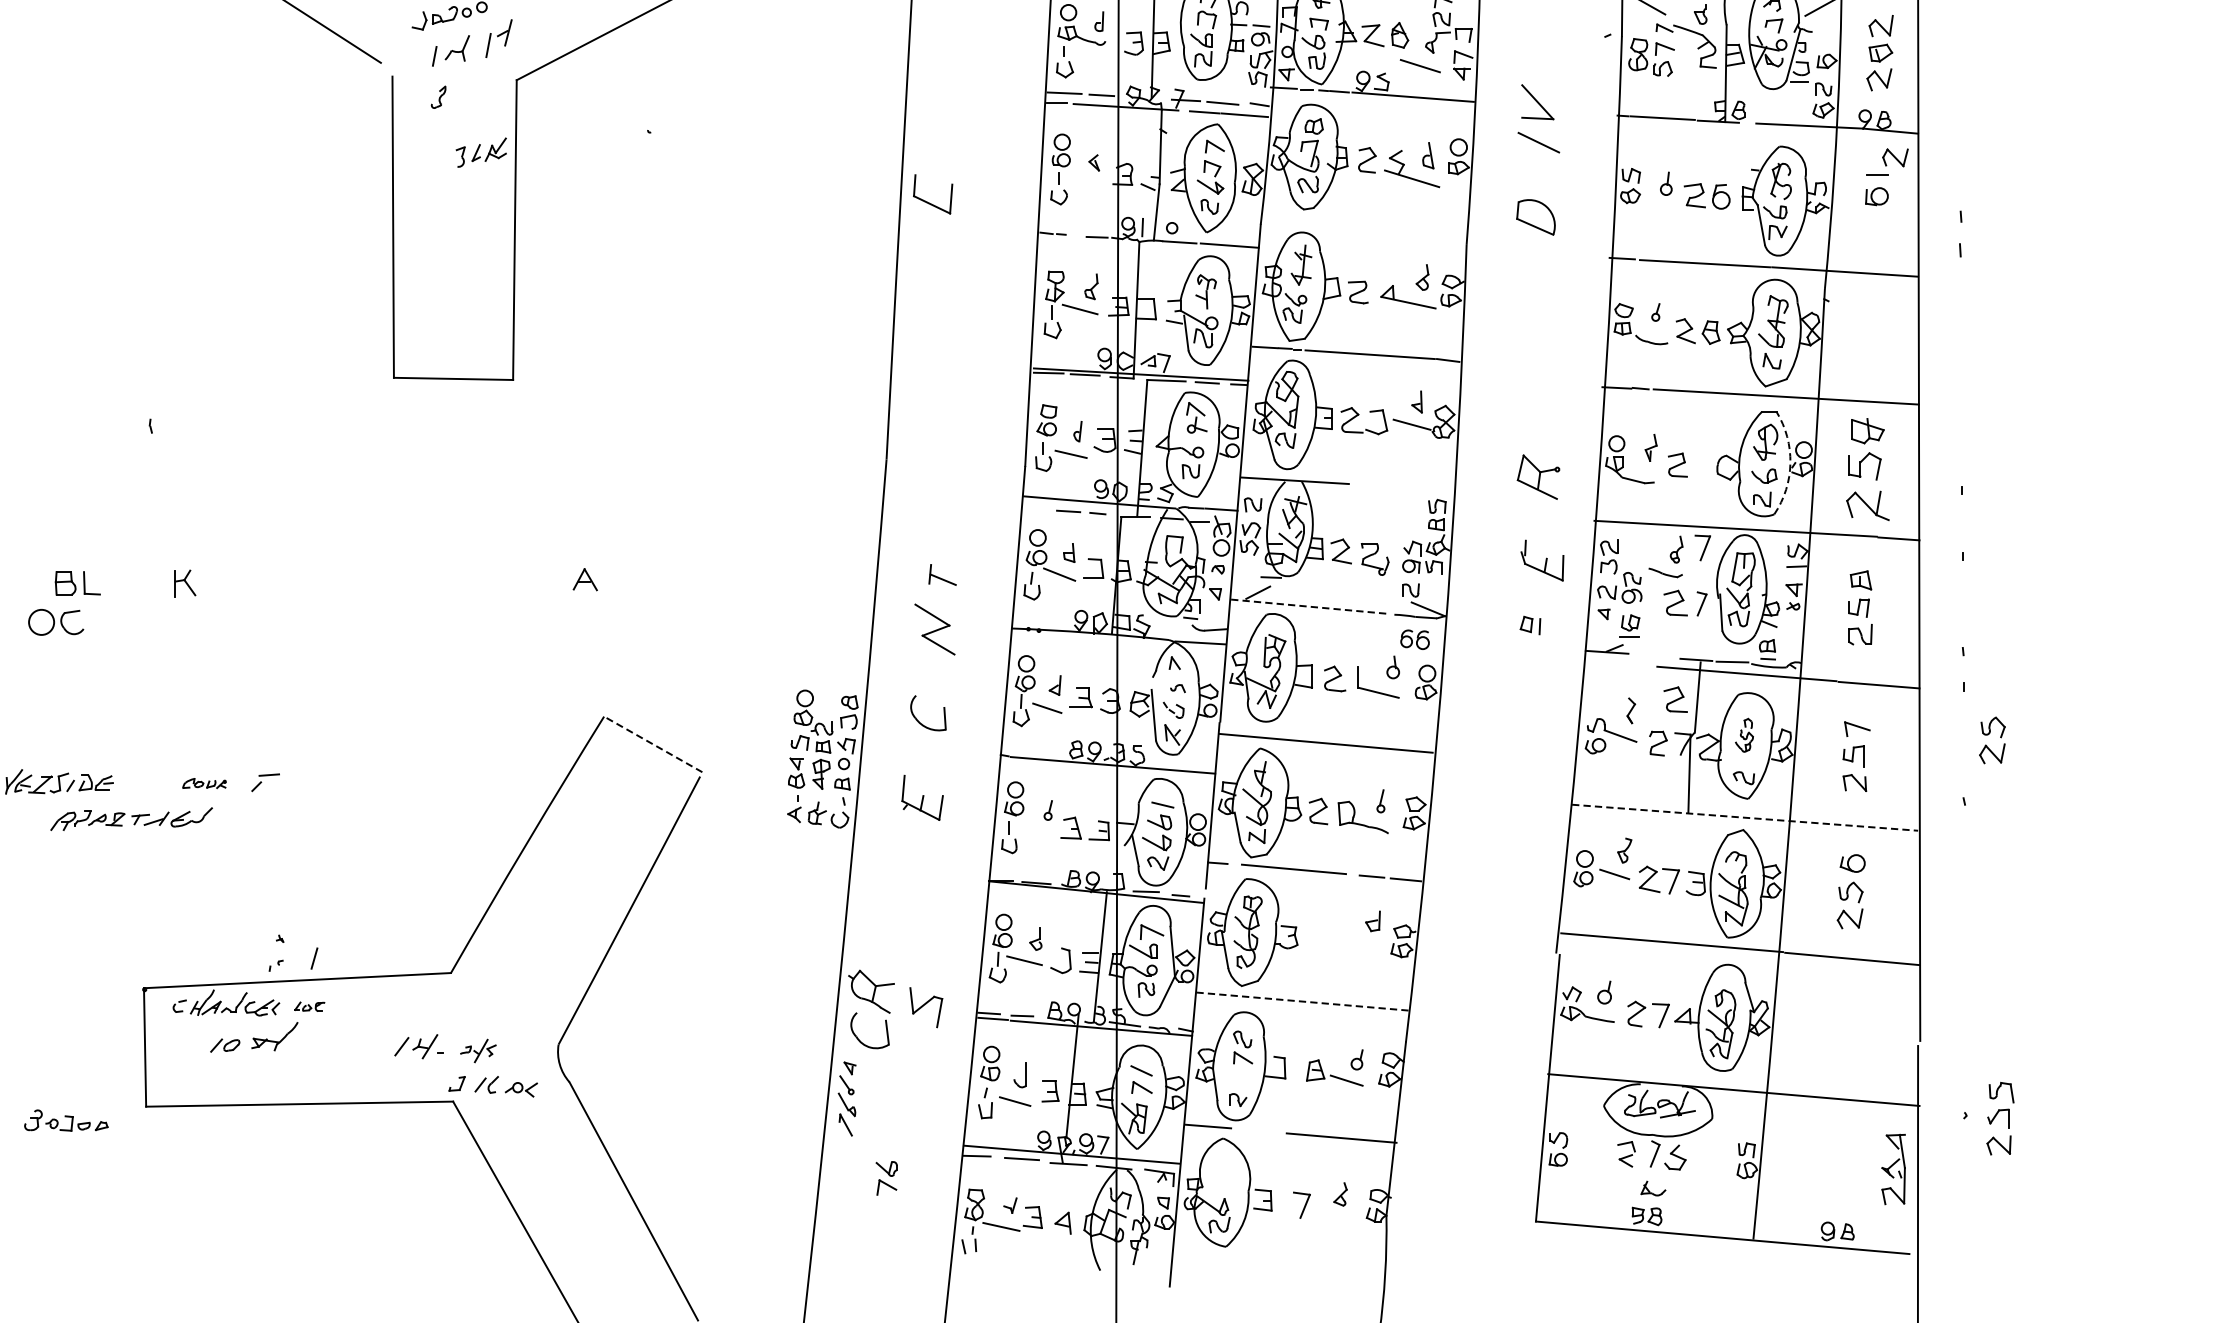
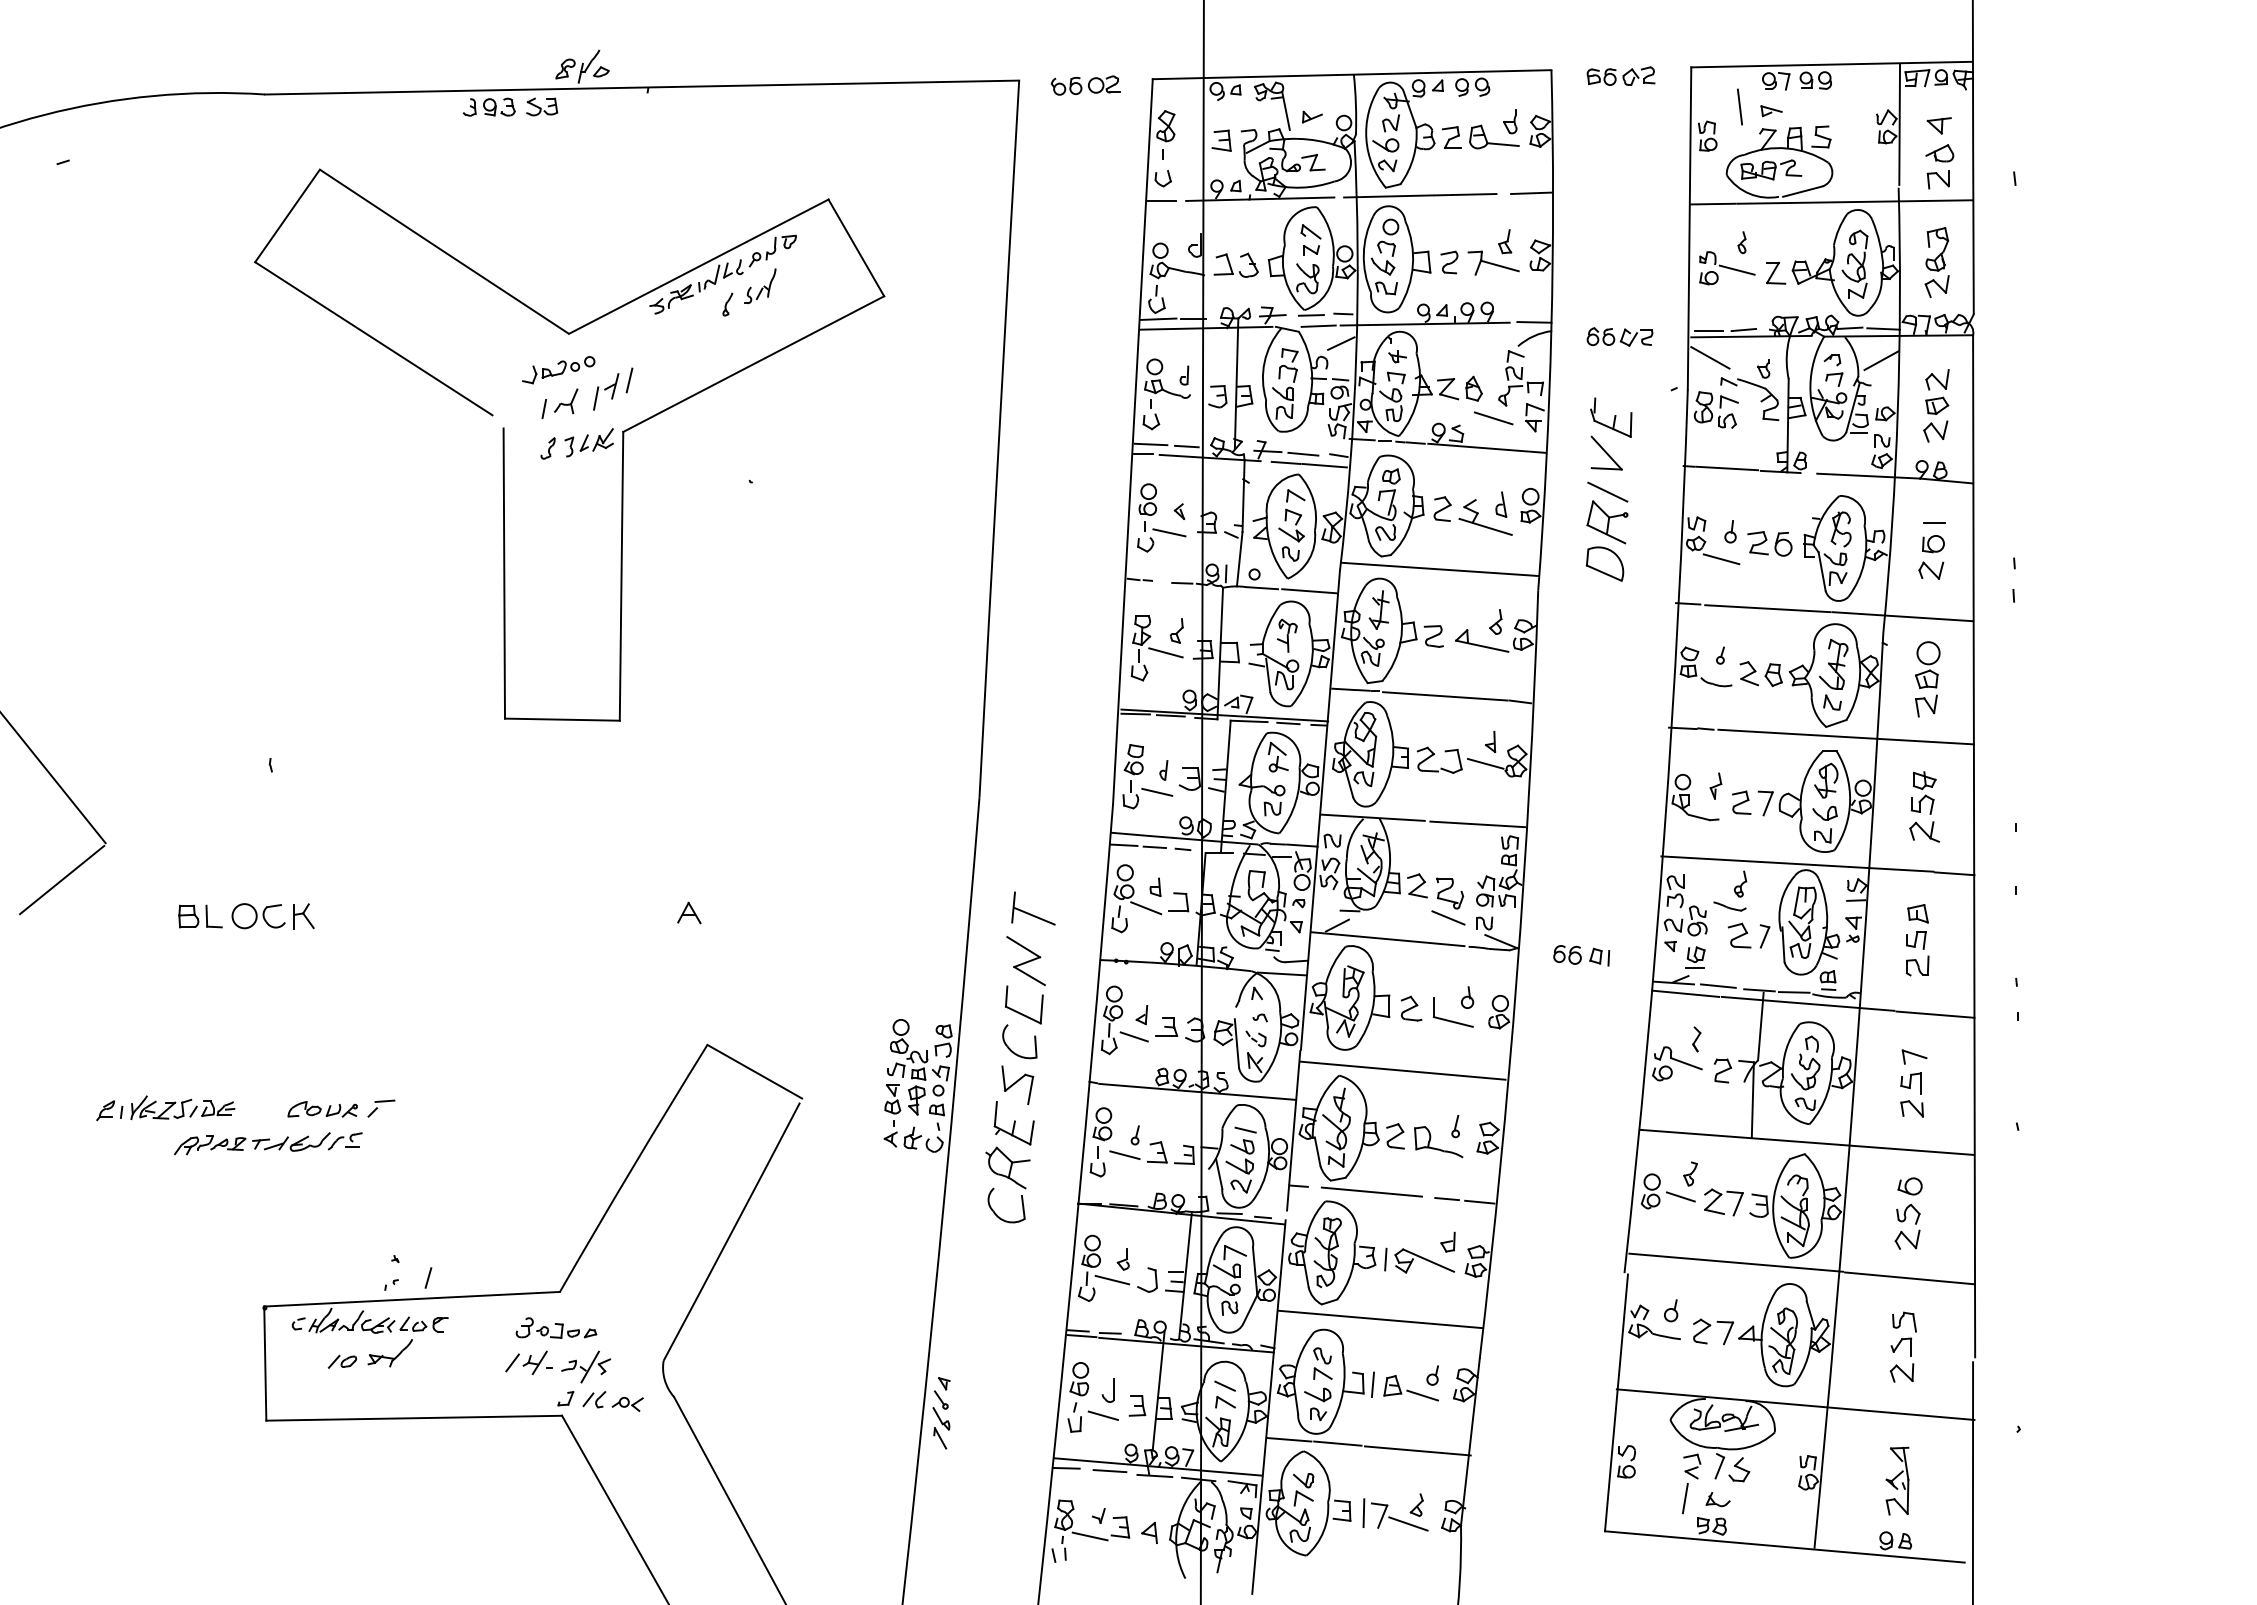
line: (523, 26) -> (629, 380), added
part: (480, 152) -> (588, 442), moved
part: (1895, 157) -> (1931, 570), moved
line: (1083, 184) -> (1169, 532), added
part: (929, 202) -> (1020, 1012), moved
line: (1656, 212) -> (1721, 559), added
line: (1364, 221) -> (1439, 568), added
part: (1870, 337) -> (1927, 679), added
arc: (1790, 463) -> (1850, 801), dashed -> solid
part: (1867, 469) -> (1924, 806), size x0.71
part: (1538, 477) -> (1607, 522), moved
line: (1403, 487) -> (1477, 824), added
line: (1036, 508) -> (1123, 844), added
part: (1702, 547) -> (1765, 803), moved
part: (1542, 560) -> (1611, 417), moved
part: (942, 574) -> (1033, 908), size x1.67
line: (1373, 584) -> (1448, 917), added
line: (1310, 607) -> (1387, 939), dashed -> solid
part: (56, 622) -> (258, 916), moved
part: (1415, 639) -> (1567, 954), moved
line: (1653, 654) -> (1718, 985), added
line: (1619, 663) -> (1685, 993), added
part: (1675, 699) -> (1739, 1028), removed
part: (1744, 734) -> (1805, 1062), size x1.67
part: (1992, 740) -> (2044, 1067), removed
line: (652, 744) -> (754, 1071), dashed -> solid
part: (204, 783) -> (322, 1109), size x1.67
part: (227, 816) -> (344, 1141), added
line: (1745, 817) -> (1806, 1142), dashed -> solid
line: (1037, 831) -> (1124, 1155), added
part: (1343, 940) -> (1419, 1260), added
line: (1302, 1001) -> (1380, 1319), dashed -> solid
part: (309, 1006) -> (423, 1324), size x1.67
part: (926, 1006) -> (1017, 1084), moved
part: (870, 1008) -> (1007, 1184), moved
part: (478, 1050) -> (586, 1366), size x1.43
line: (1294, 1069) -> (1372, 1384), added
part: (1237, 1079) -> (1317, 1394), added
part: (1999, 1117) -> (1902, 1346), moved
part: (66, 1120) -> (556, 1327), moved
line: (1258, 1130) -> (1337, 1443), added
part: (1893, 1168) -> (1897, 1480), moved
part: (886, 1178) -> (1303, 1489), moved
line: (1618, 1187) -> (1684, 1498), added
line: (1285, 1203) -> (1363, 1513), added
line: (1331, 1213) -> (1408, 1523), added

